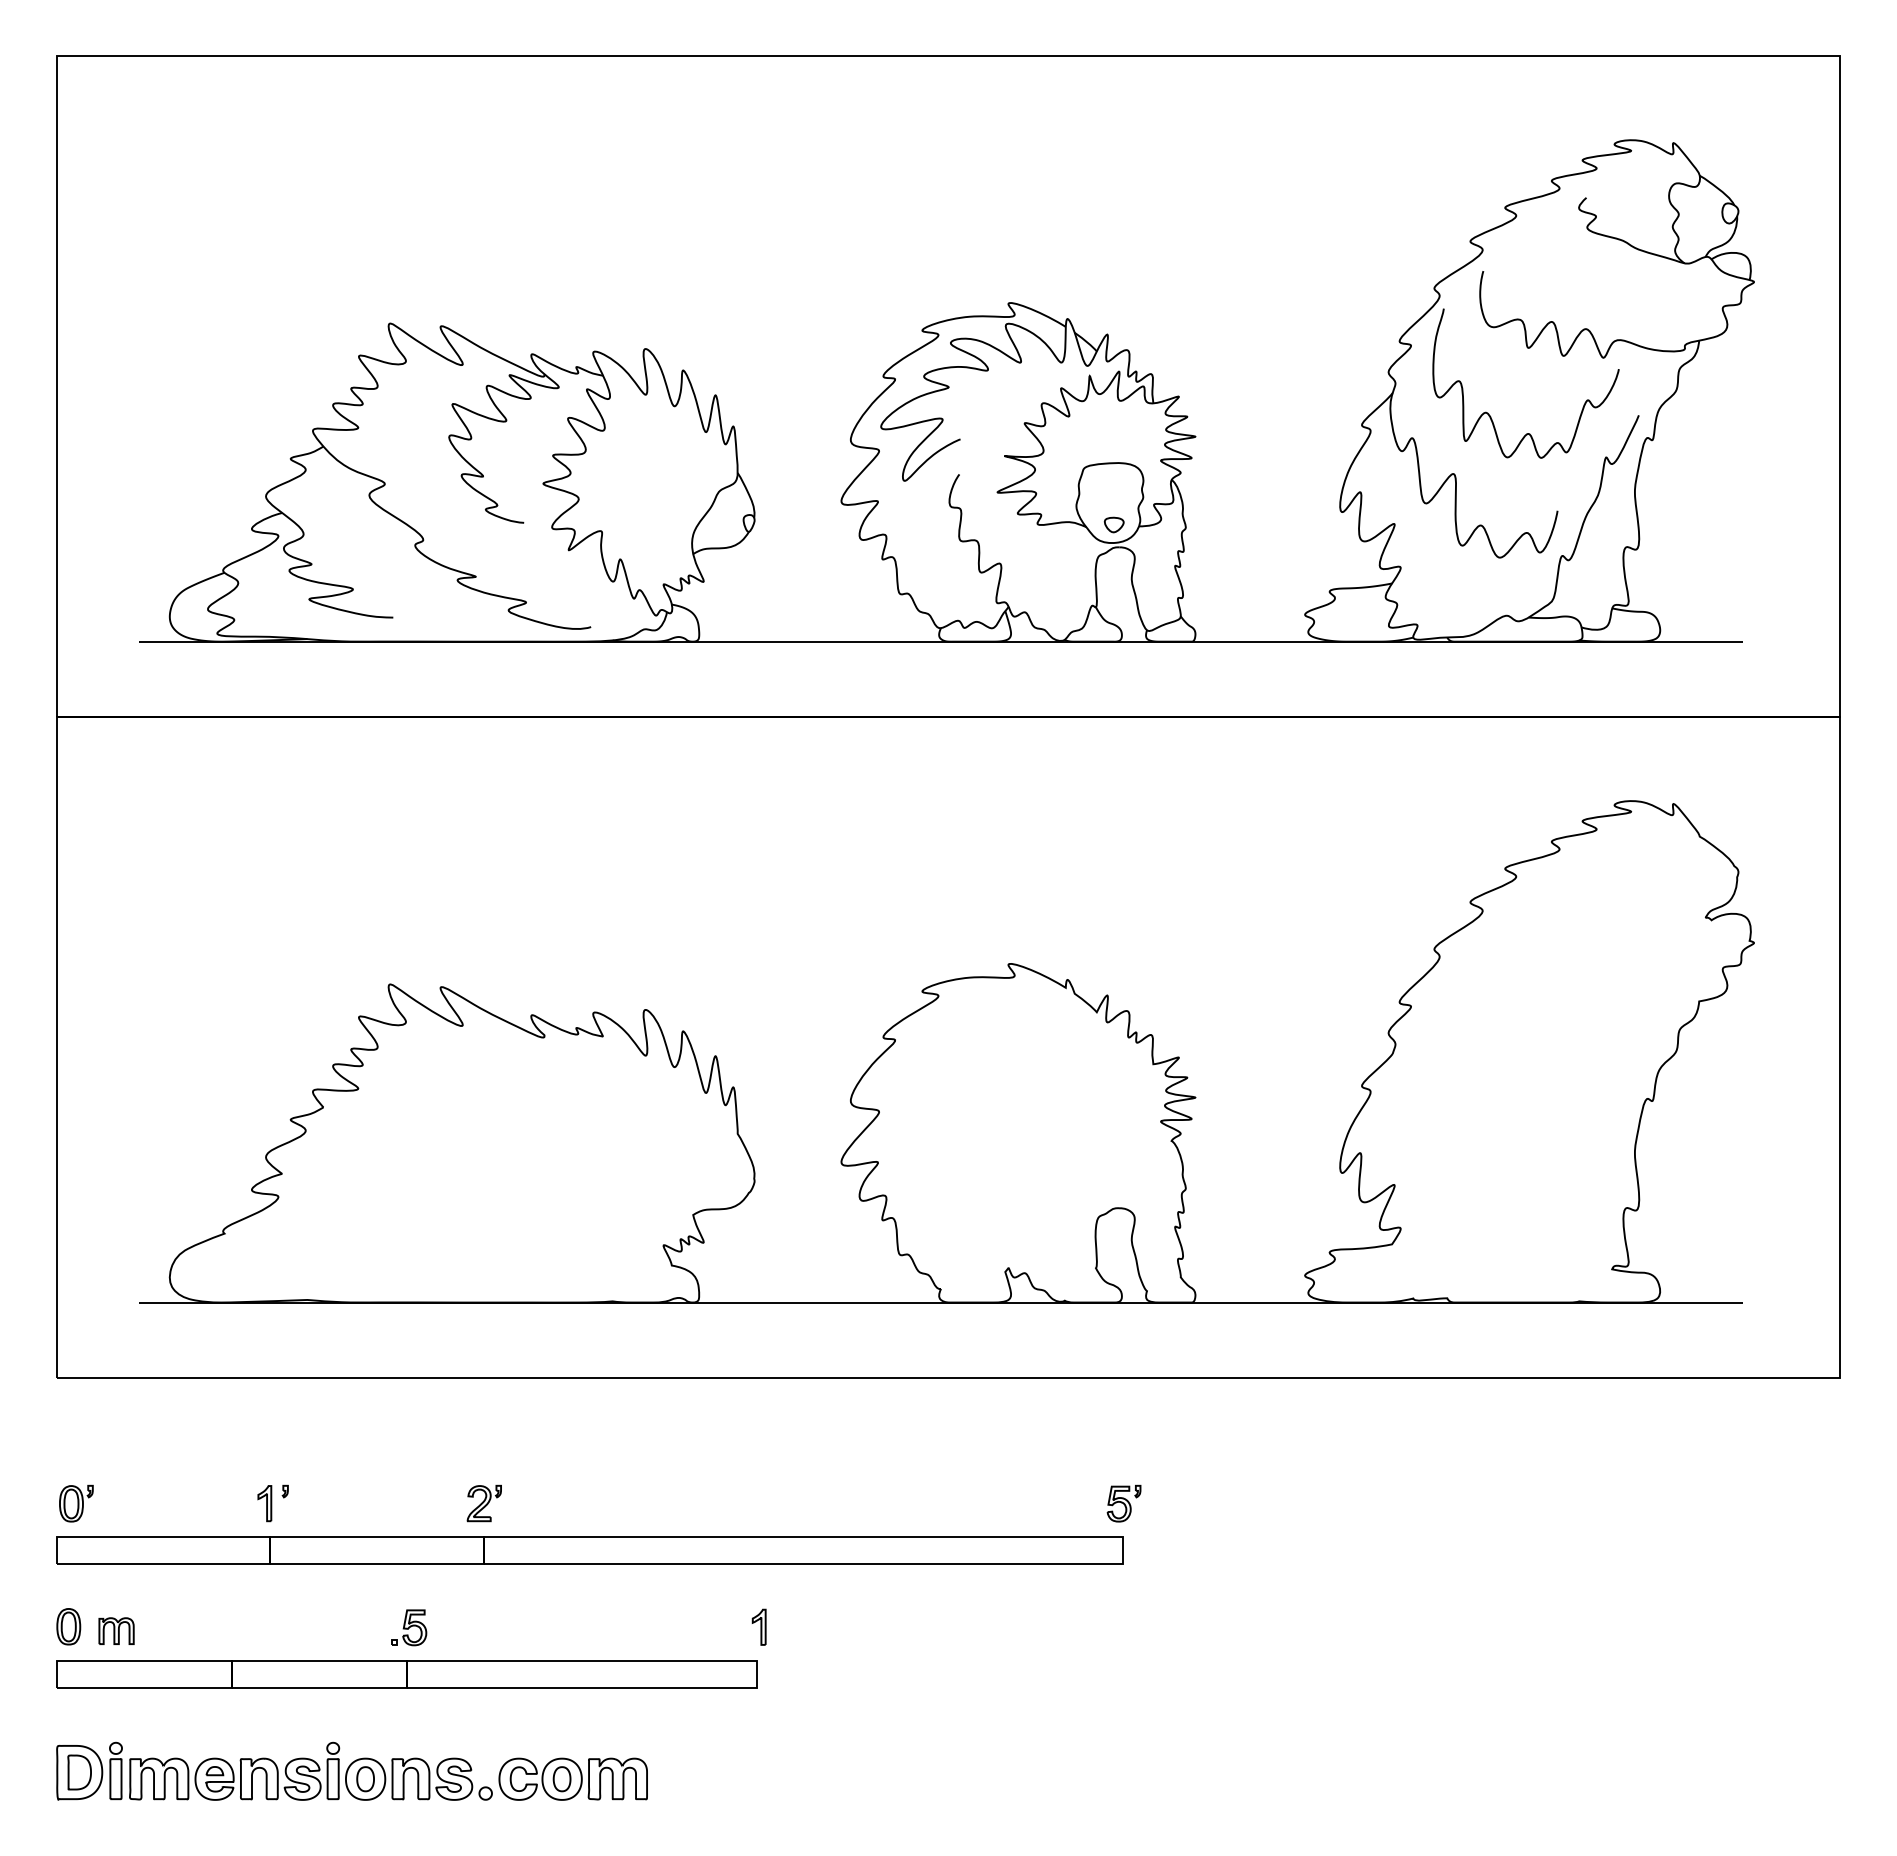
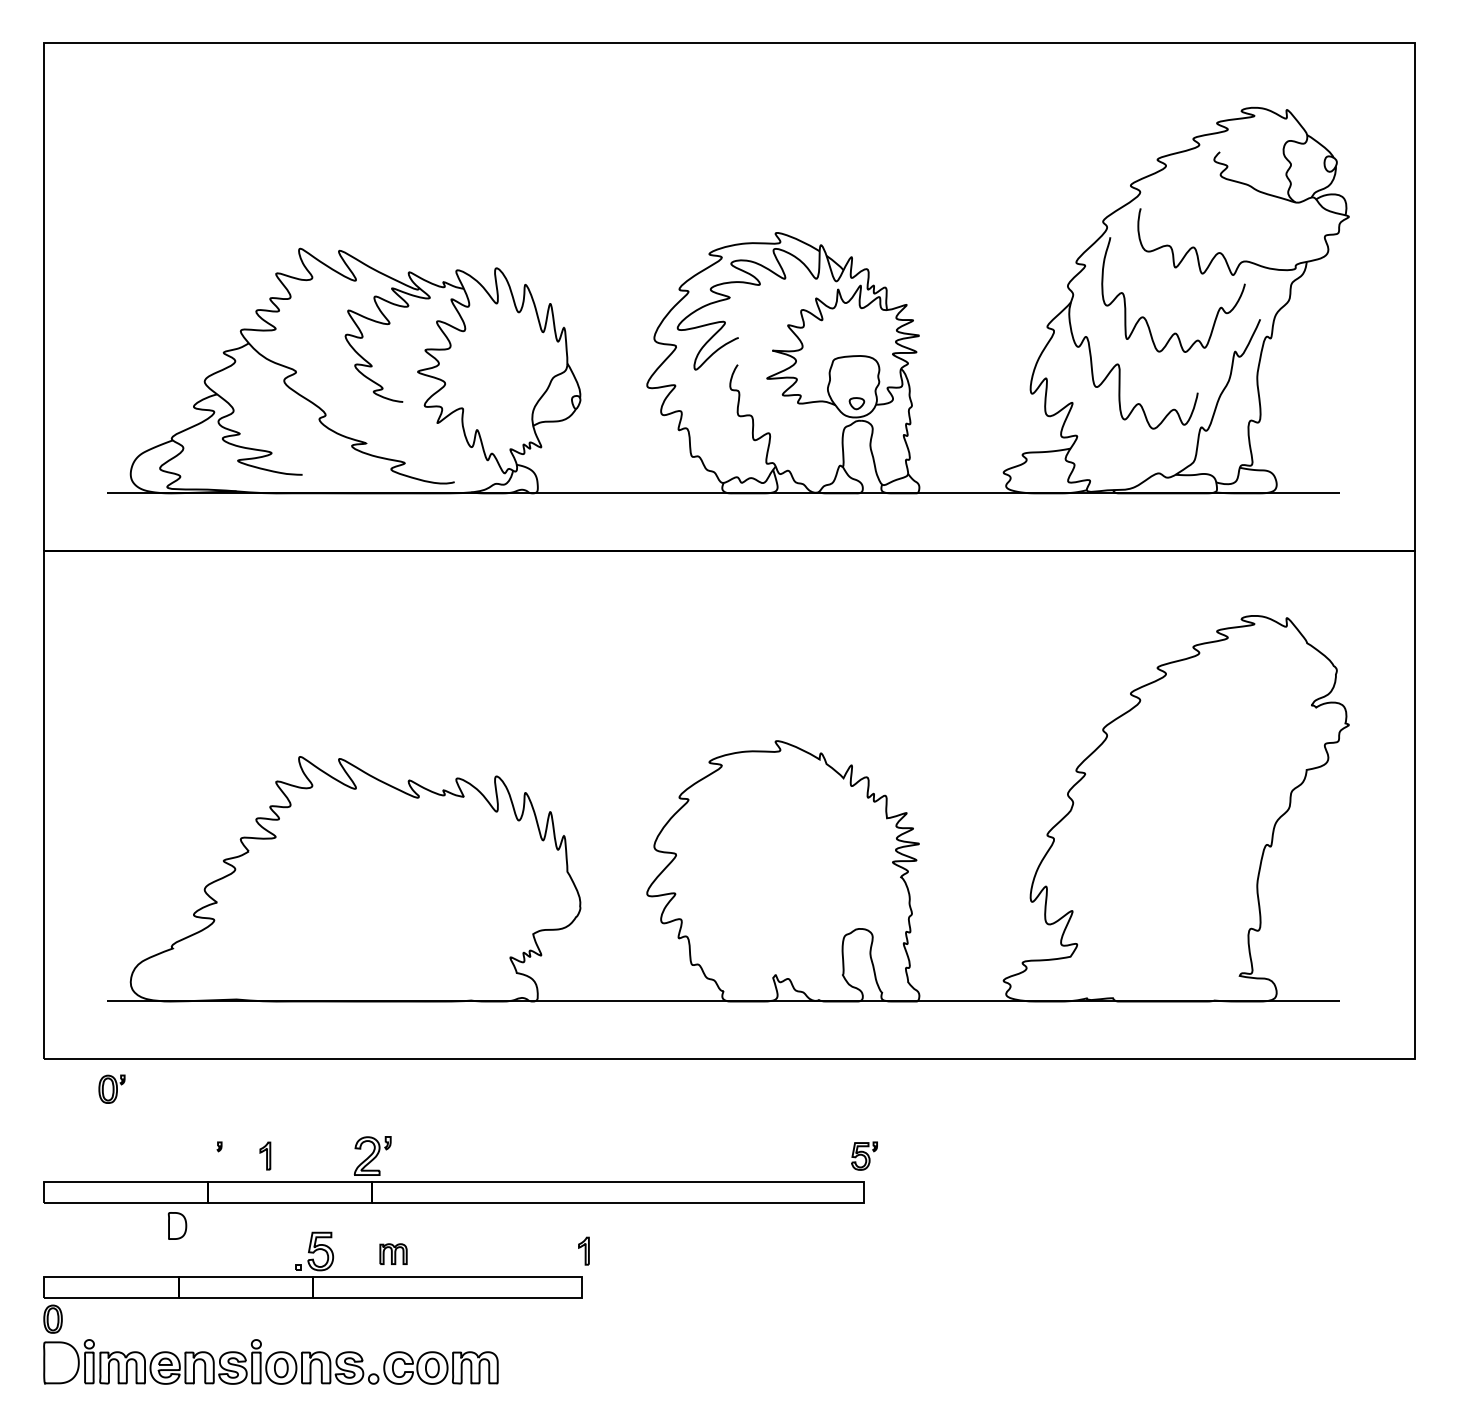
part: (76, 1503) -> (112, 1089), moved
part: (264, 1503) -> (265, 1156), moved
part: (483, 1503) -> (371, 1156), size x1.4
part: (68, 1626) -> (52, 1319), moved
part: (409, 1627) -> (315, 1251), size x1.4
part: (116, 1630) -> (393, 1253), moved
part: (79, 1772) -> (177, 1225), moved

